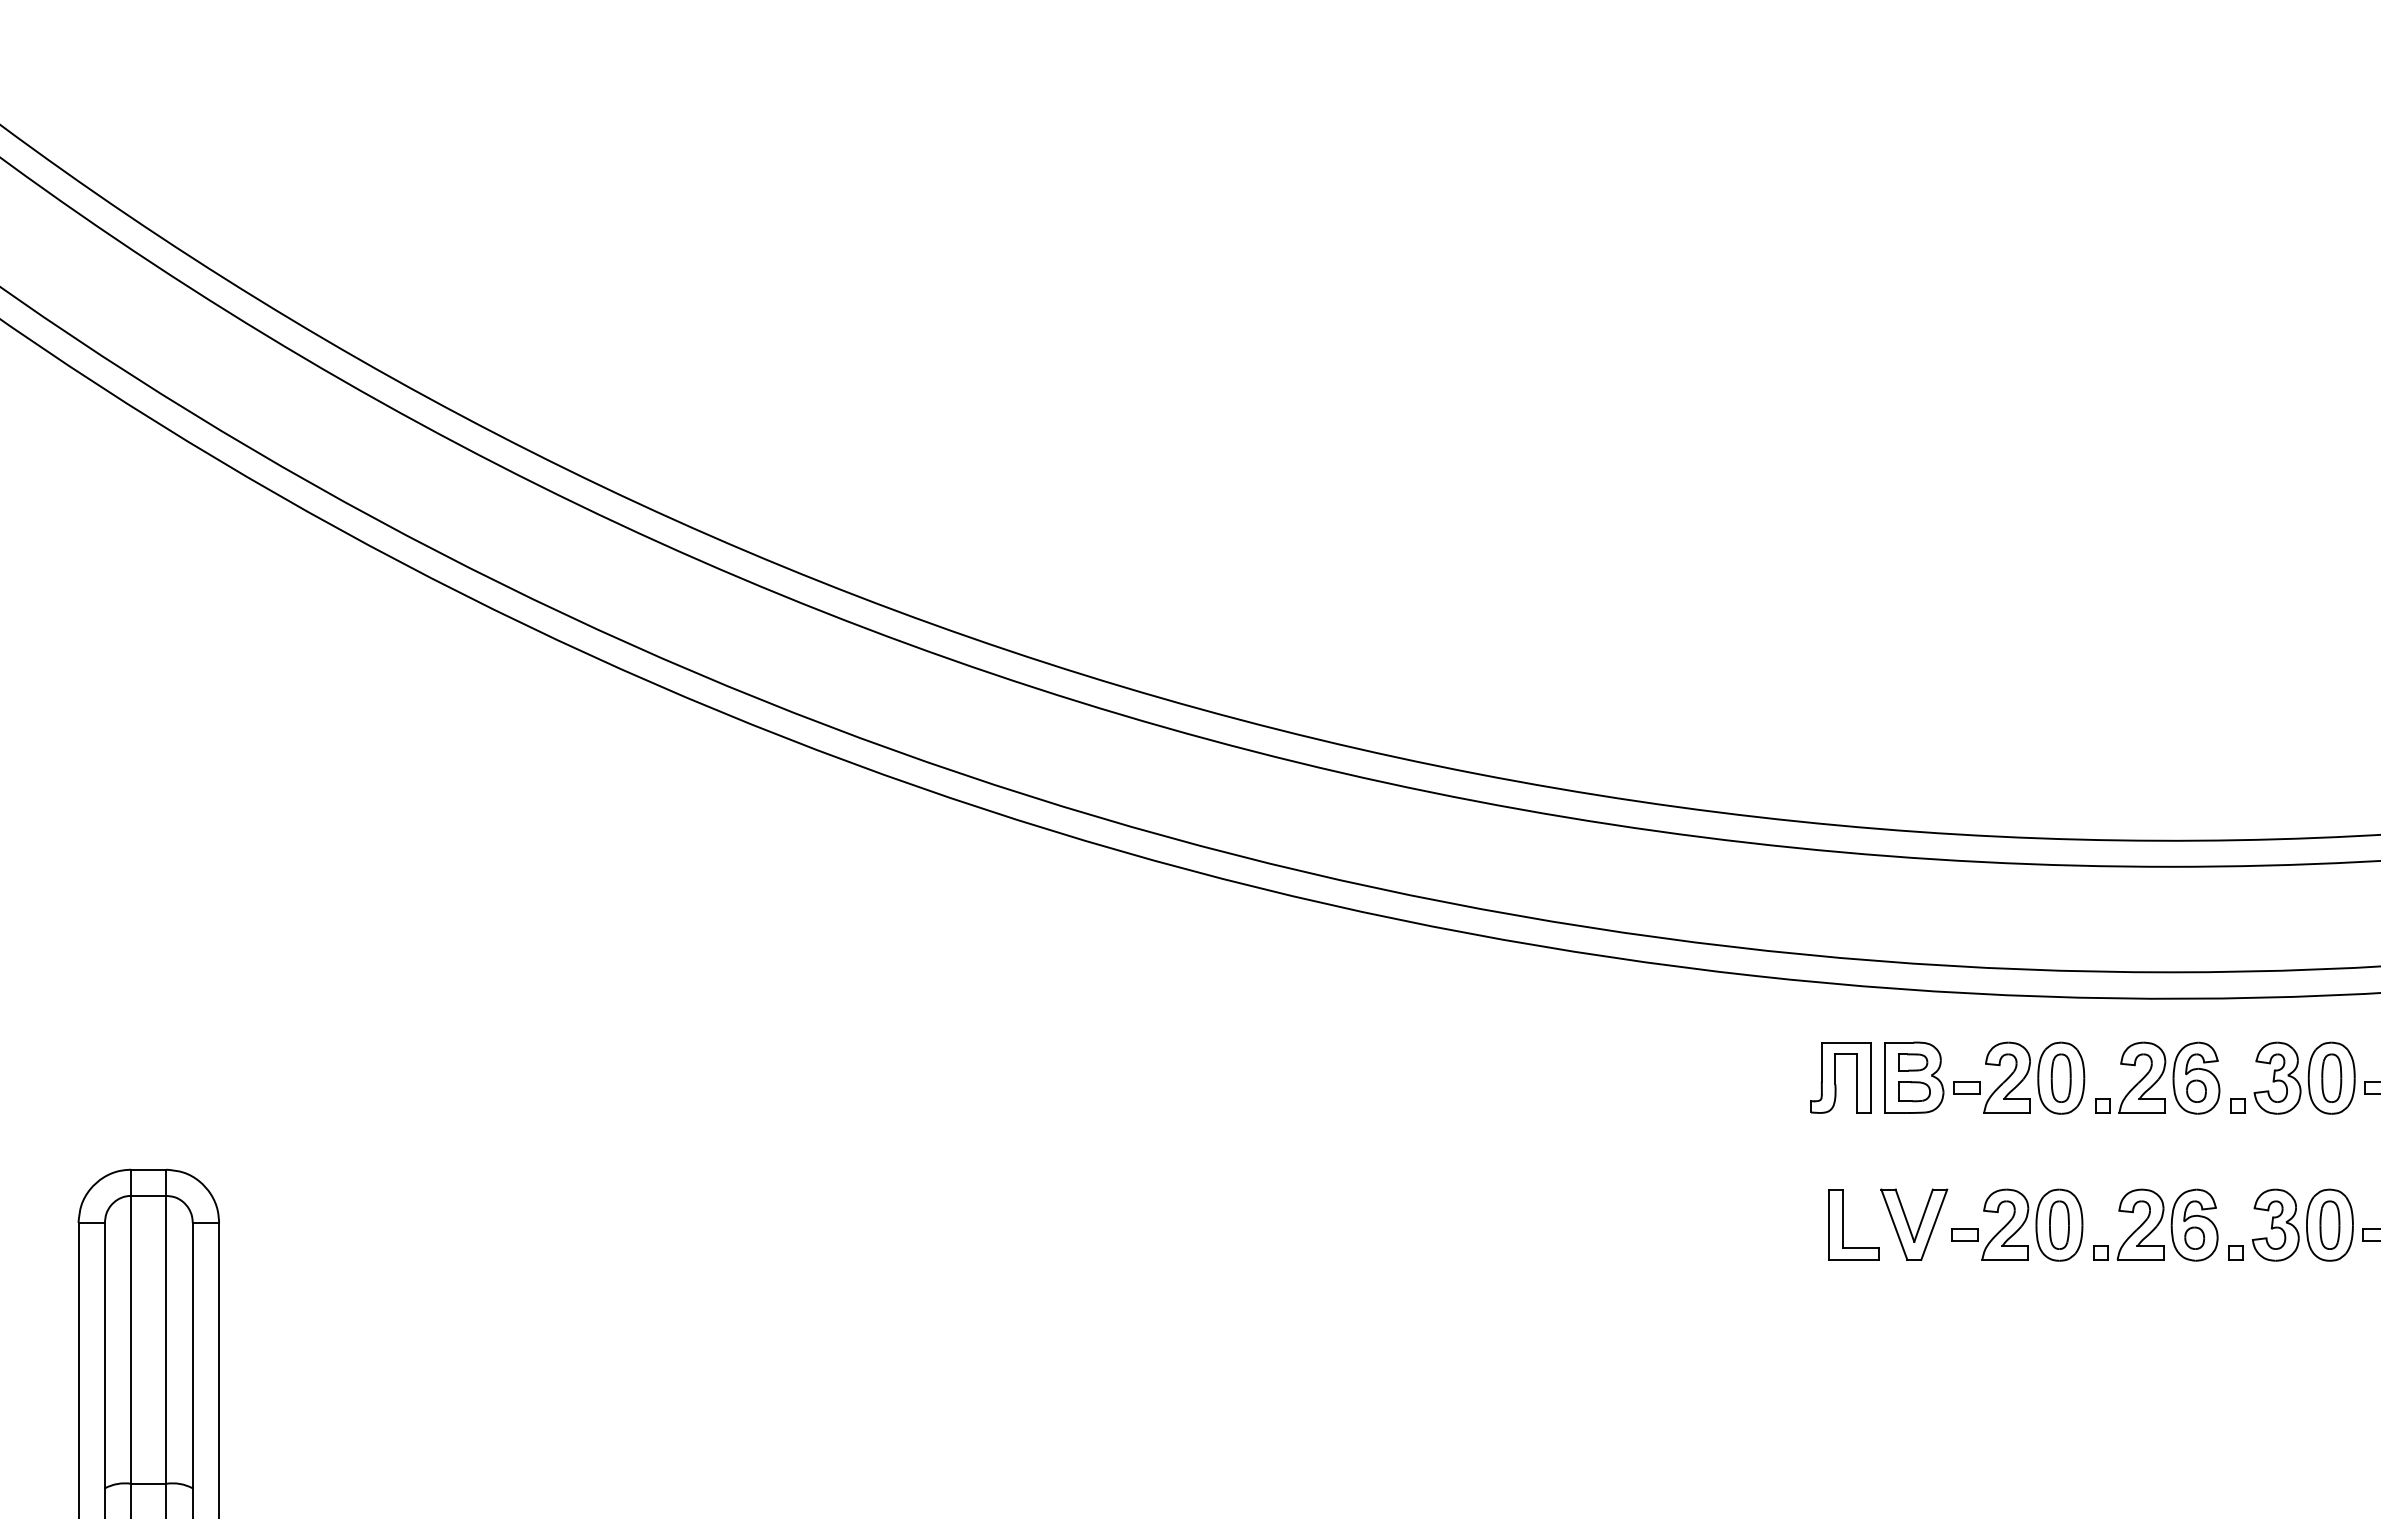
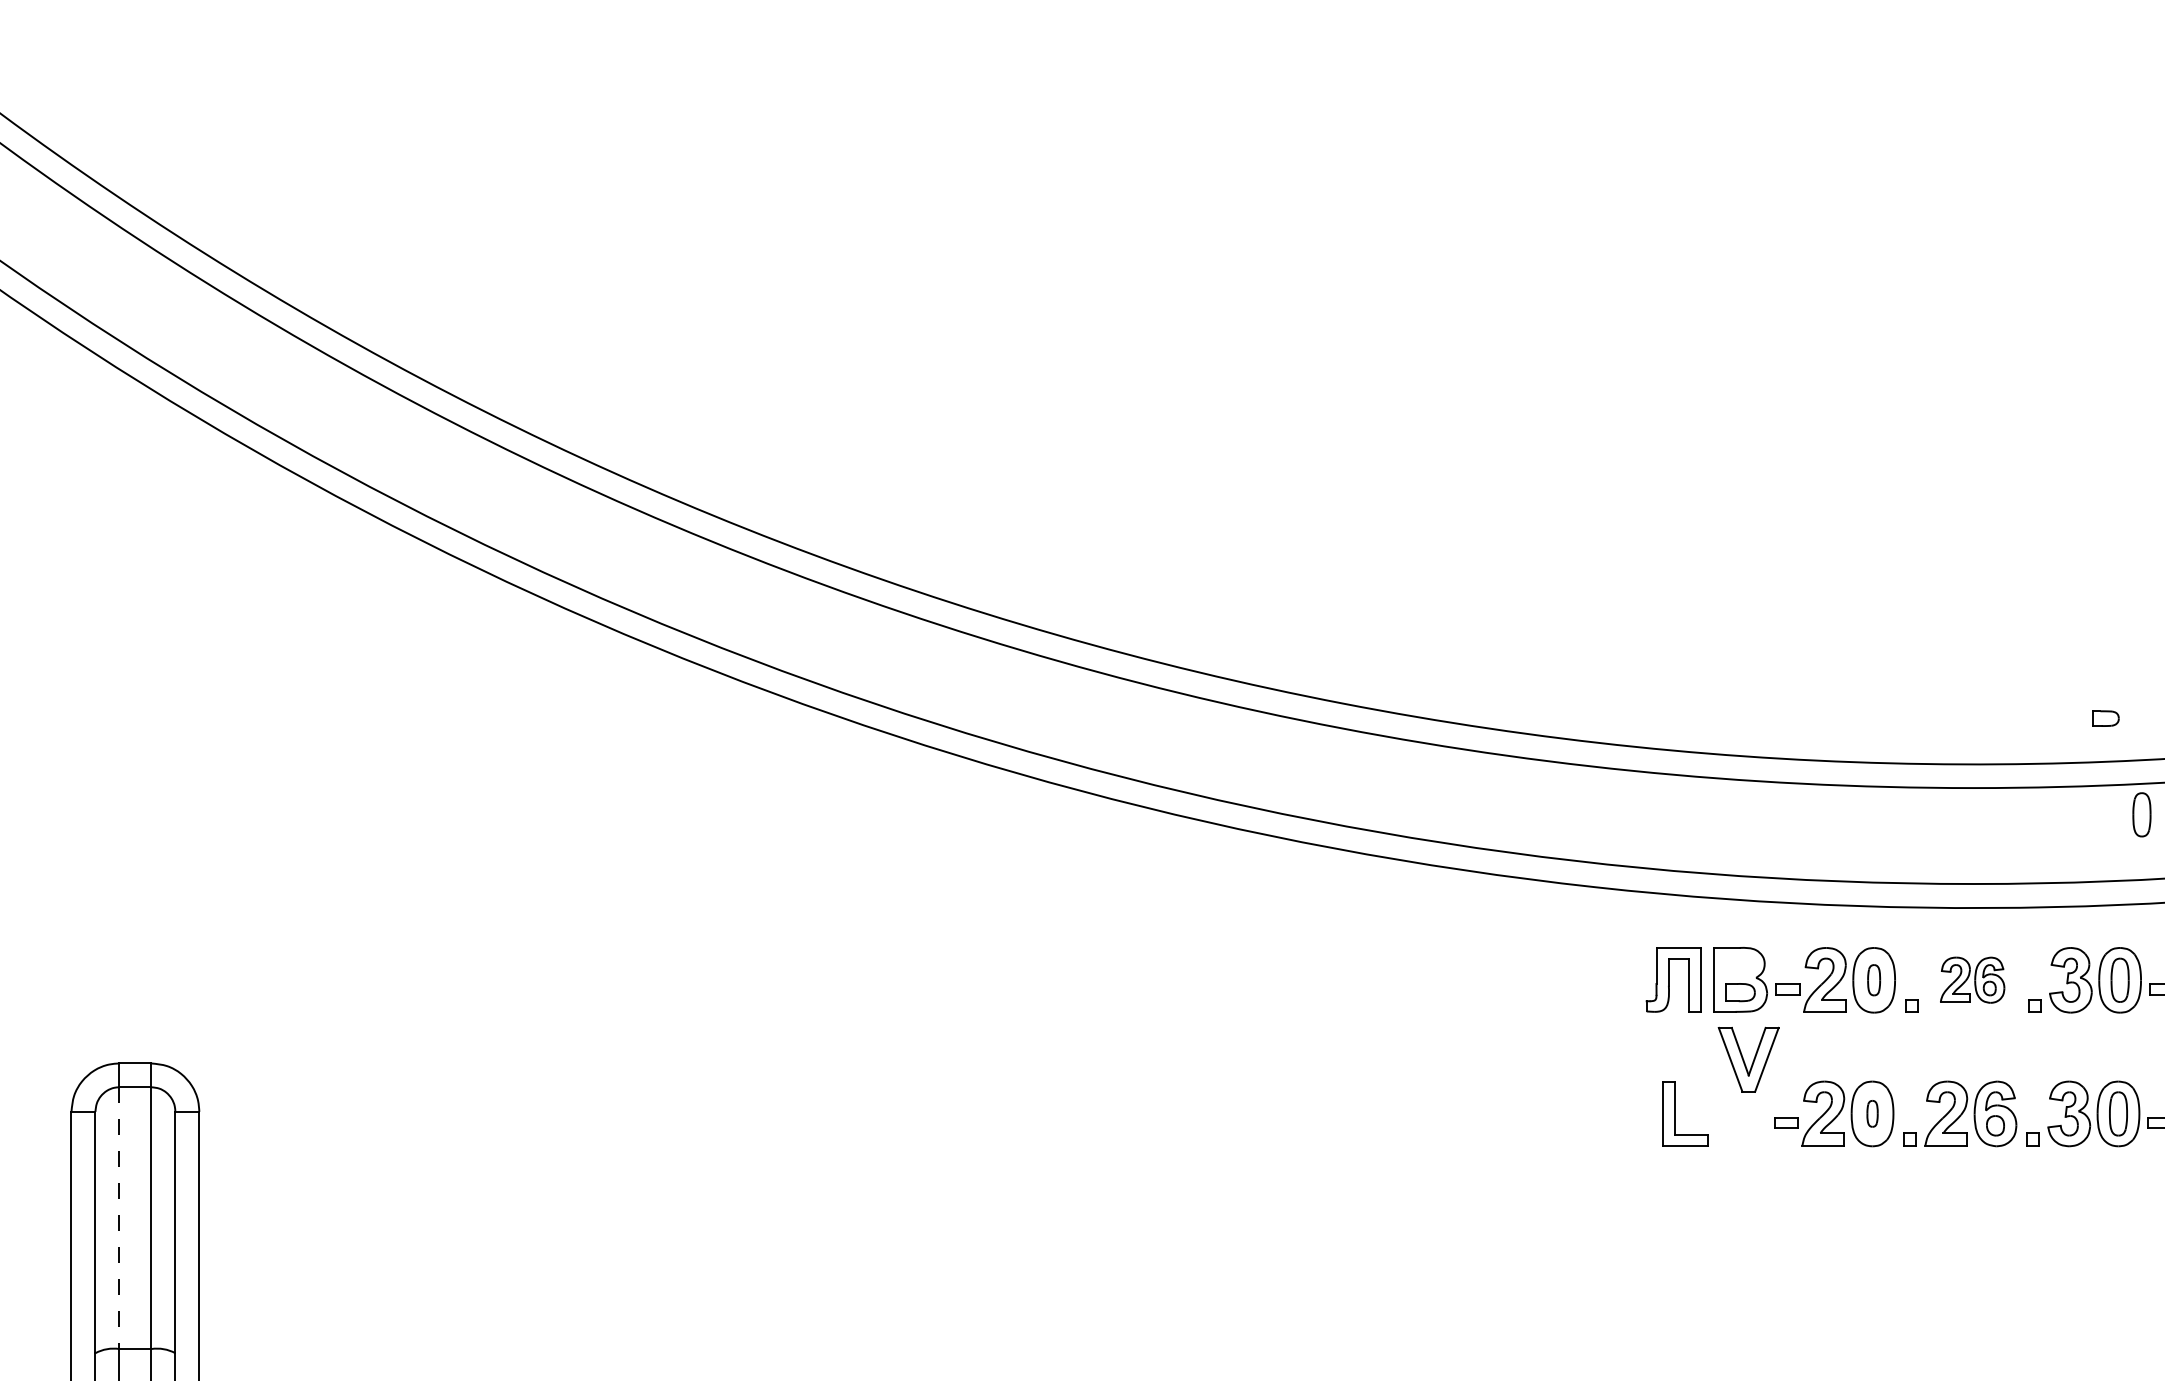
part: (2355, 895) -> (2141, 814), added
part: (1913, 1062) -> (2106, 718), moved
part: (2060, 1077) -> (1873, 979), size x0.7
part: (2169, 1077) -> (1972, 979), size x0.7
part: (1914, 1224) -> (1748, 1059), moved
part: (2059, 1224) -> (1872, 1113), size x0.6
line: (131, 1339) -> (119, 1217), solid -> dashed

